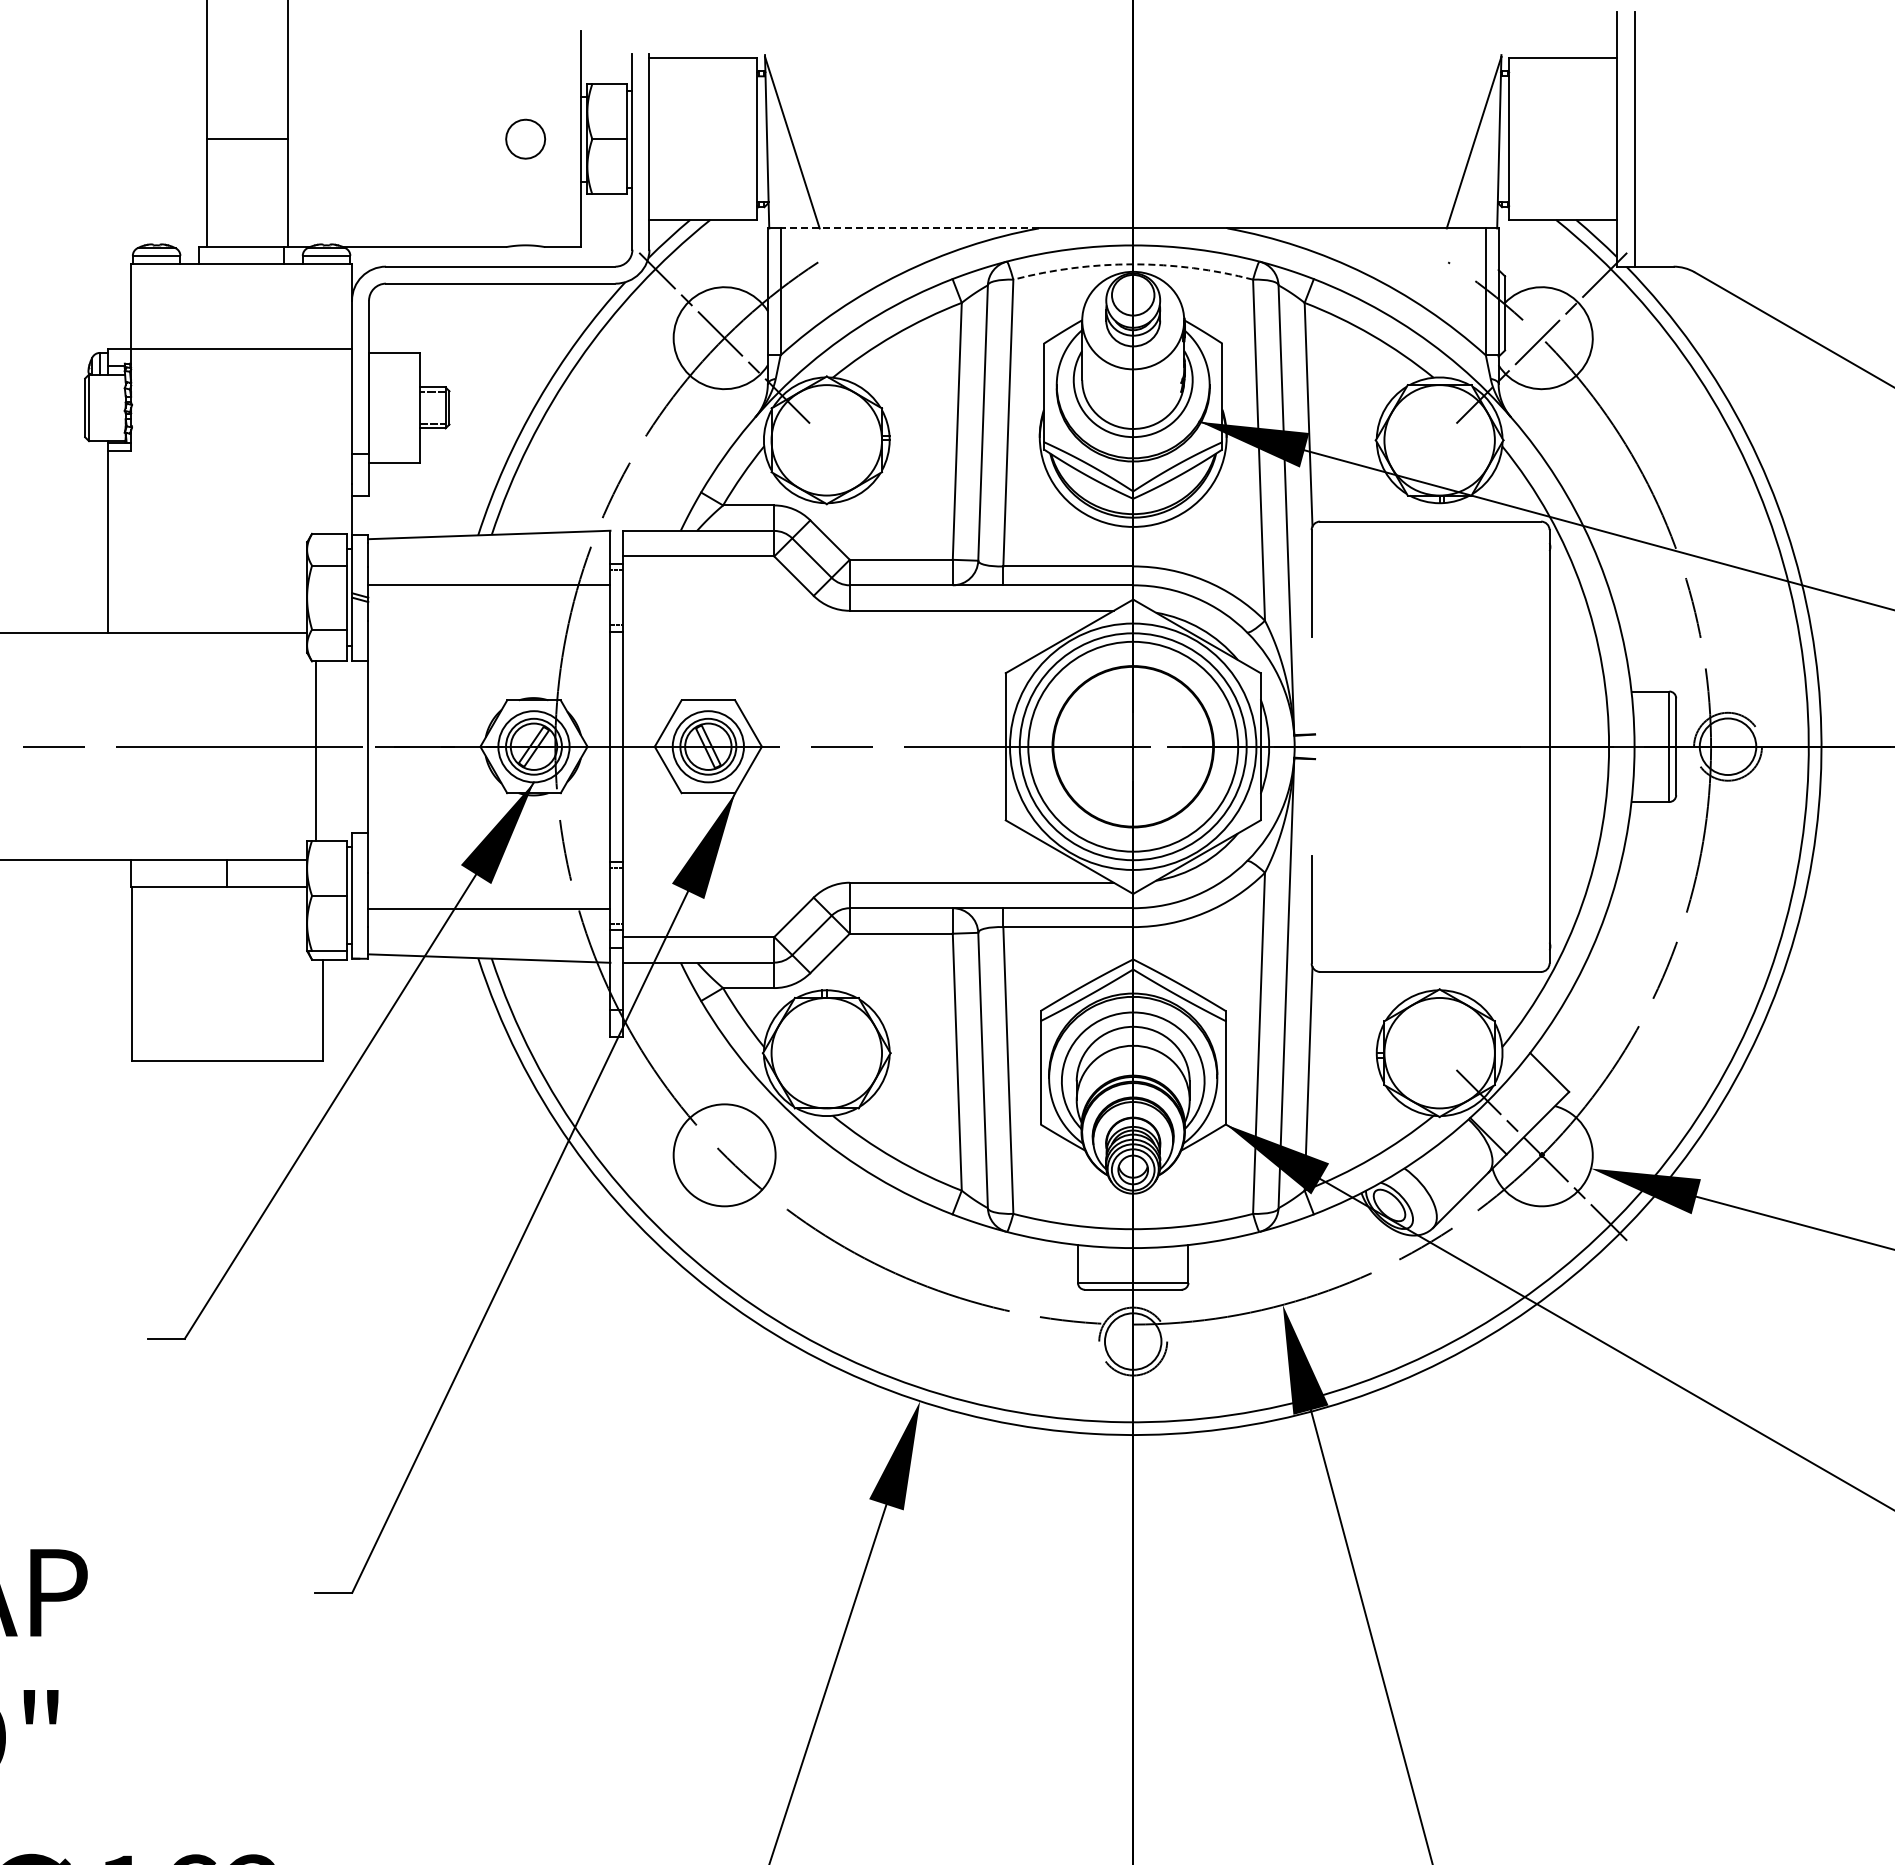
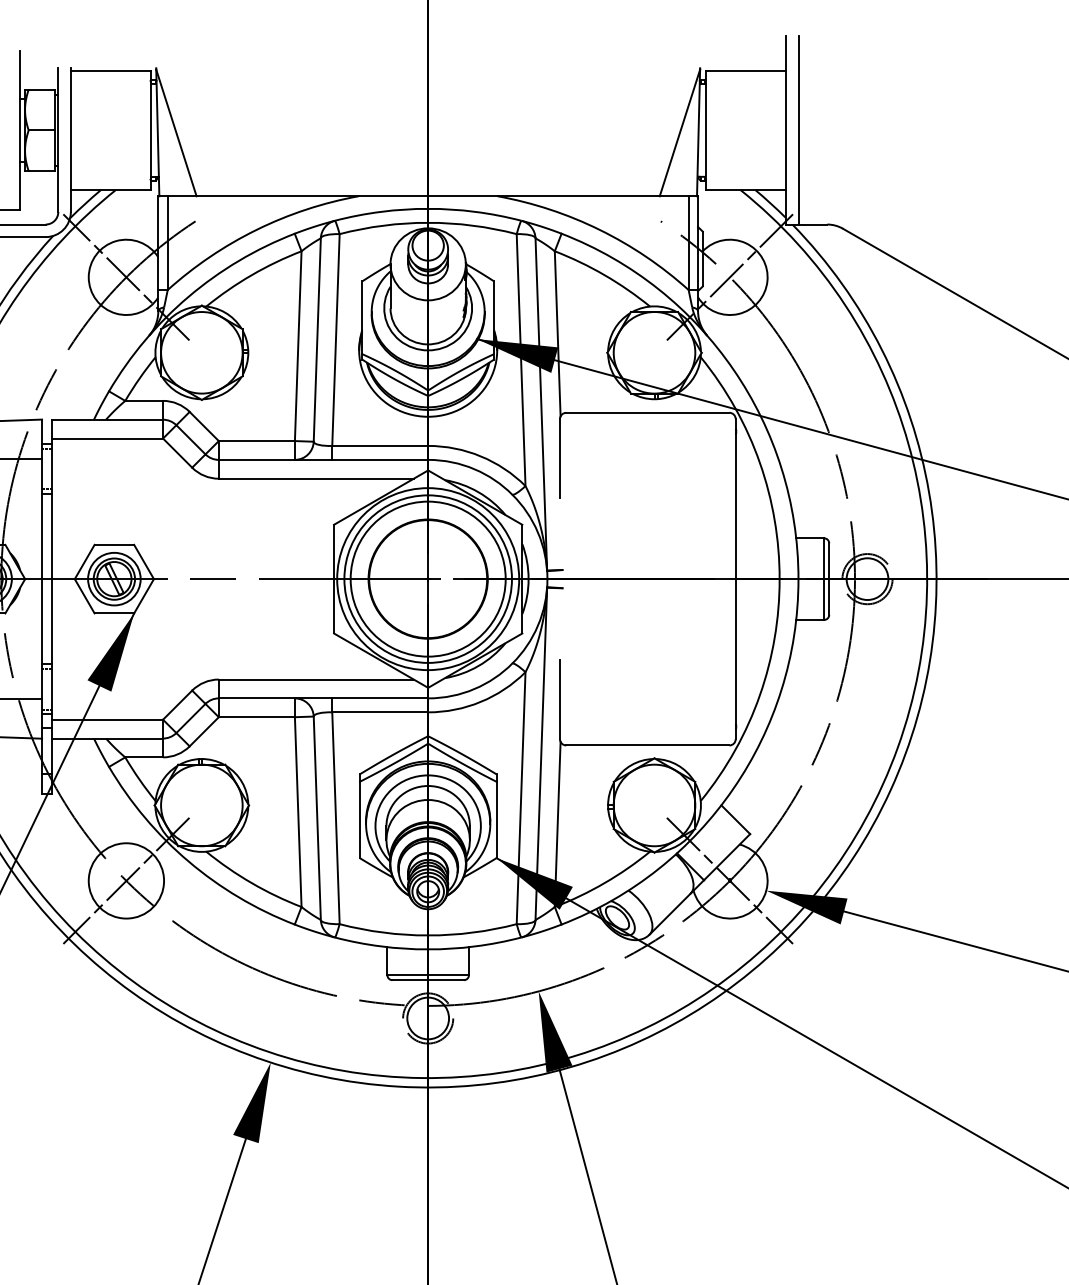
line: (909, 228) -> (262, 196), dashed -> solid
arc: (1133, 264) -> (428, 222), dashed -> solid
line: (724, 1155) -> (126, 881), added

